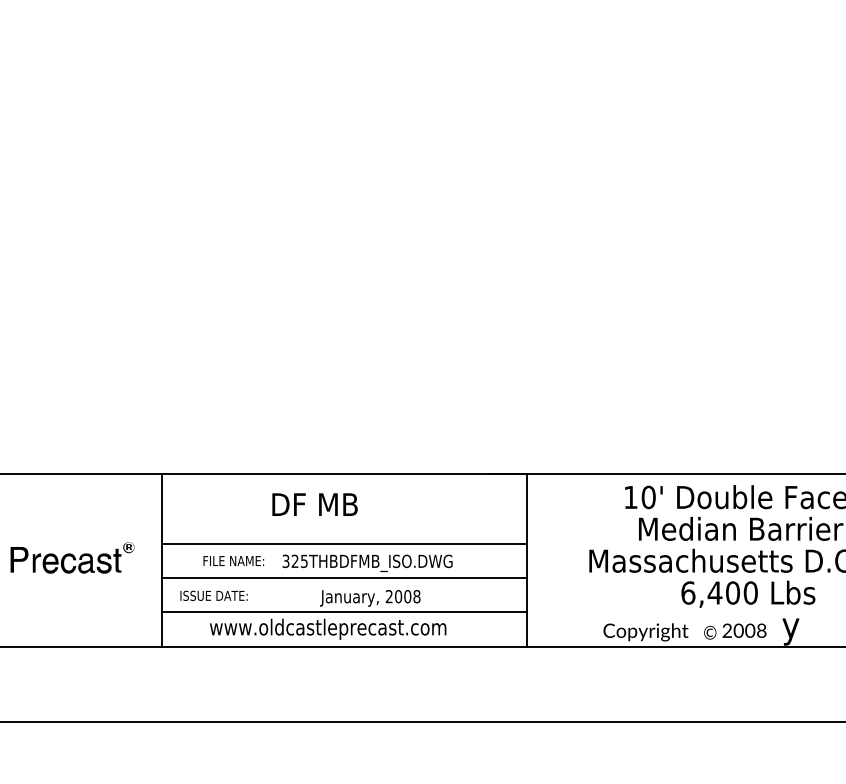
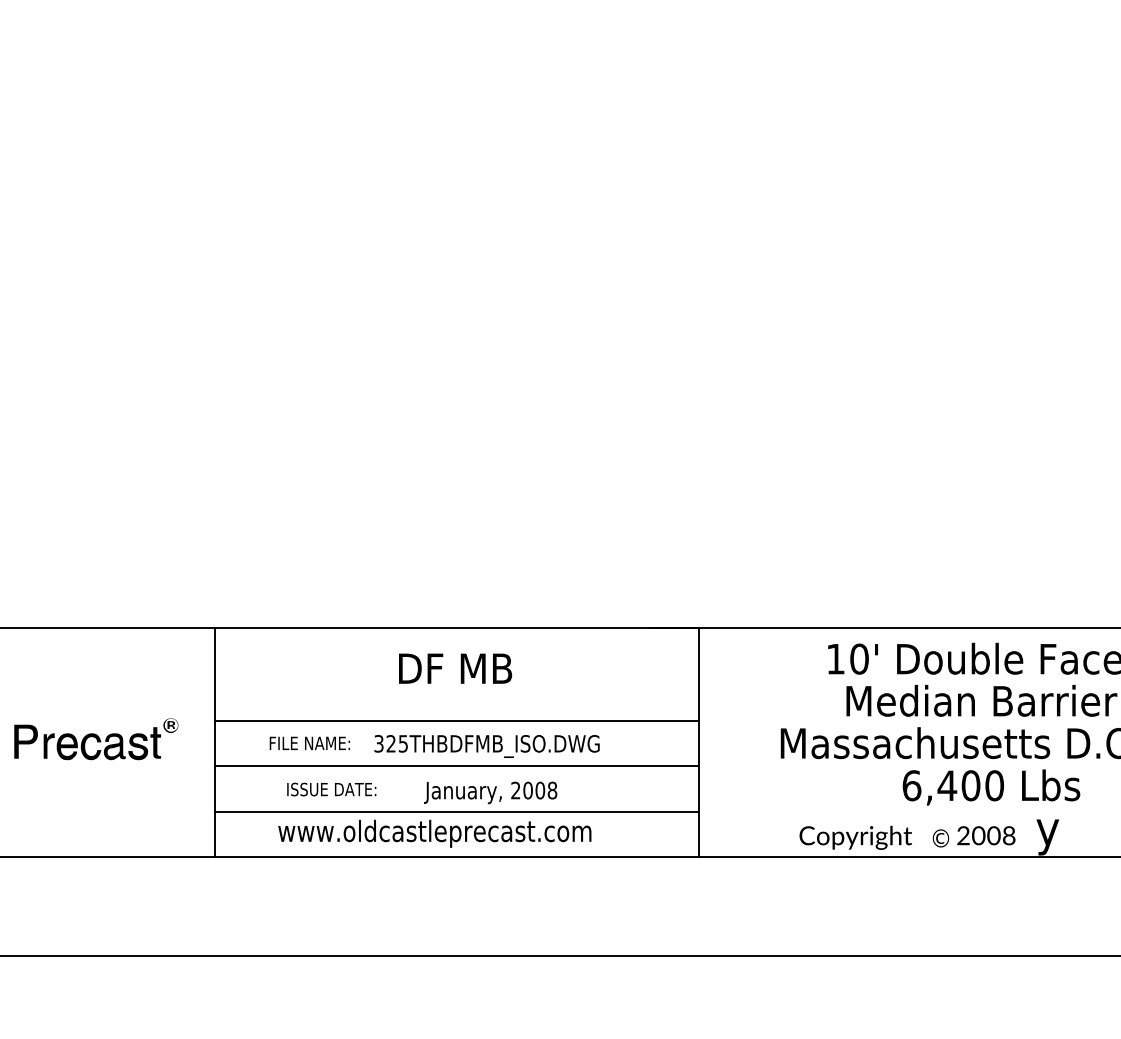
text: (315, 504) -> (455, 668), moved
text: (213, 595) -> (331, 789), moved

